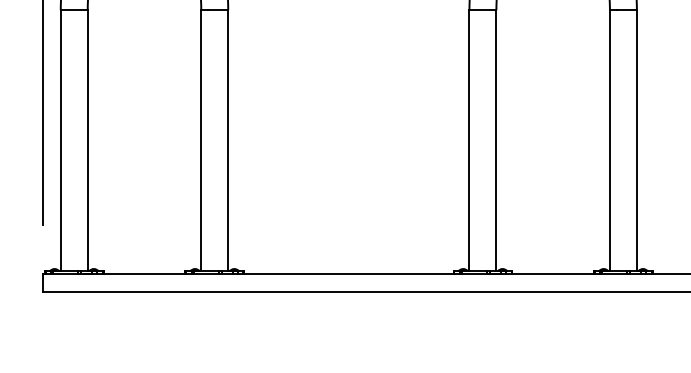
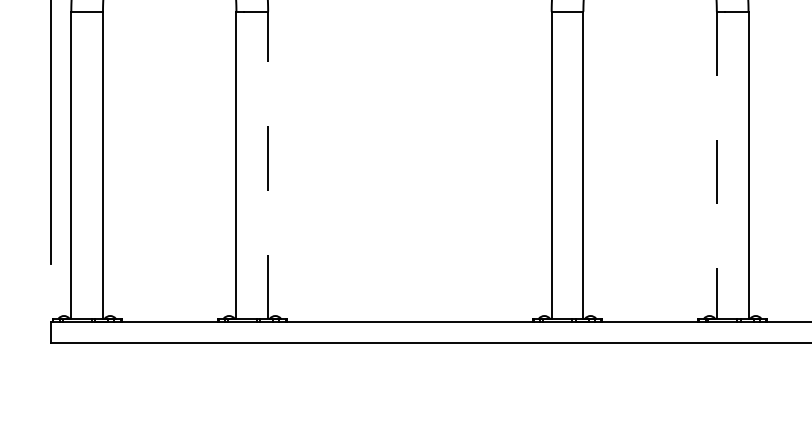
line: (228, 140) -> (268, 164), solid -> dashed
line: (609, 140) -> (716, 164), solid -> dashed

